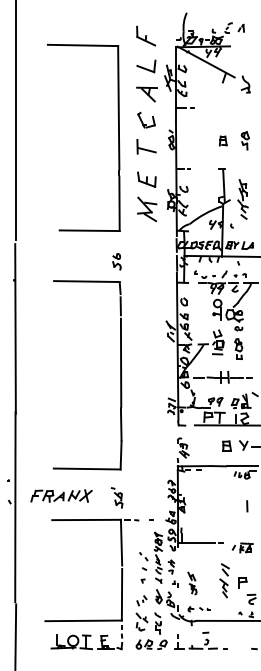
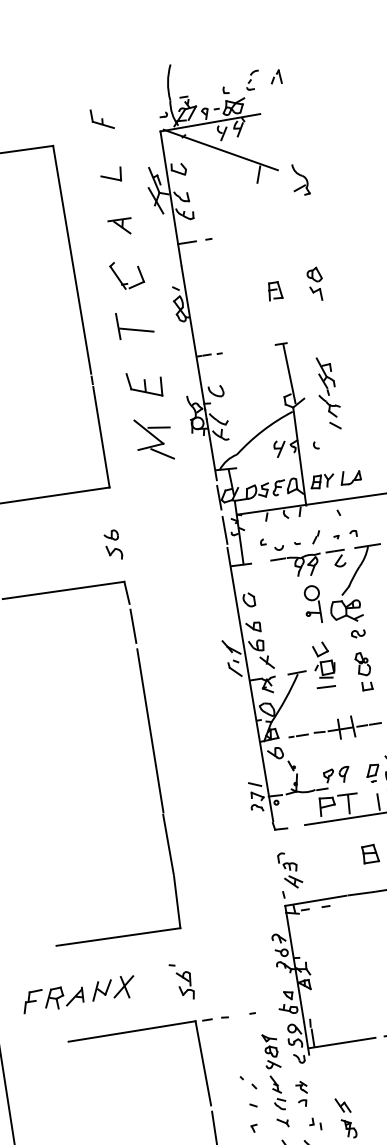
part: (146, 35) -> (102, 118), size x0.6
part: (146, 66) -> (111, 175), size x0.6
part: (146, 94) -> (119, 227), size x0.6

